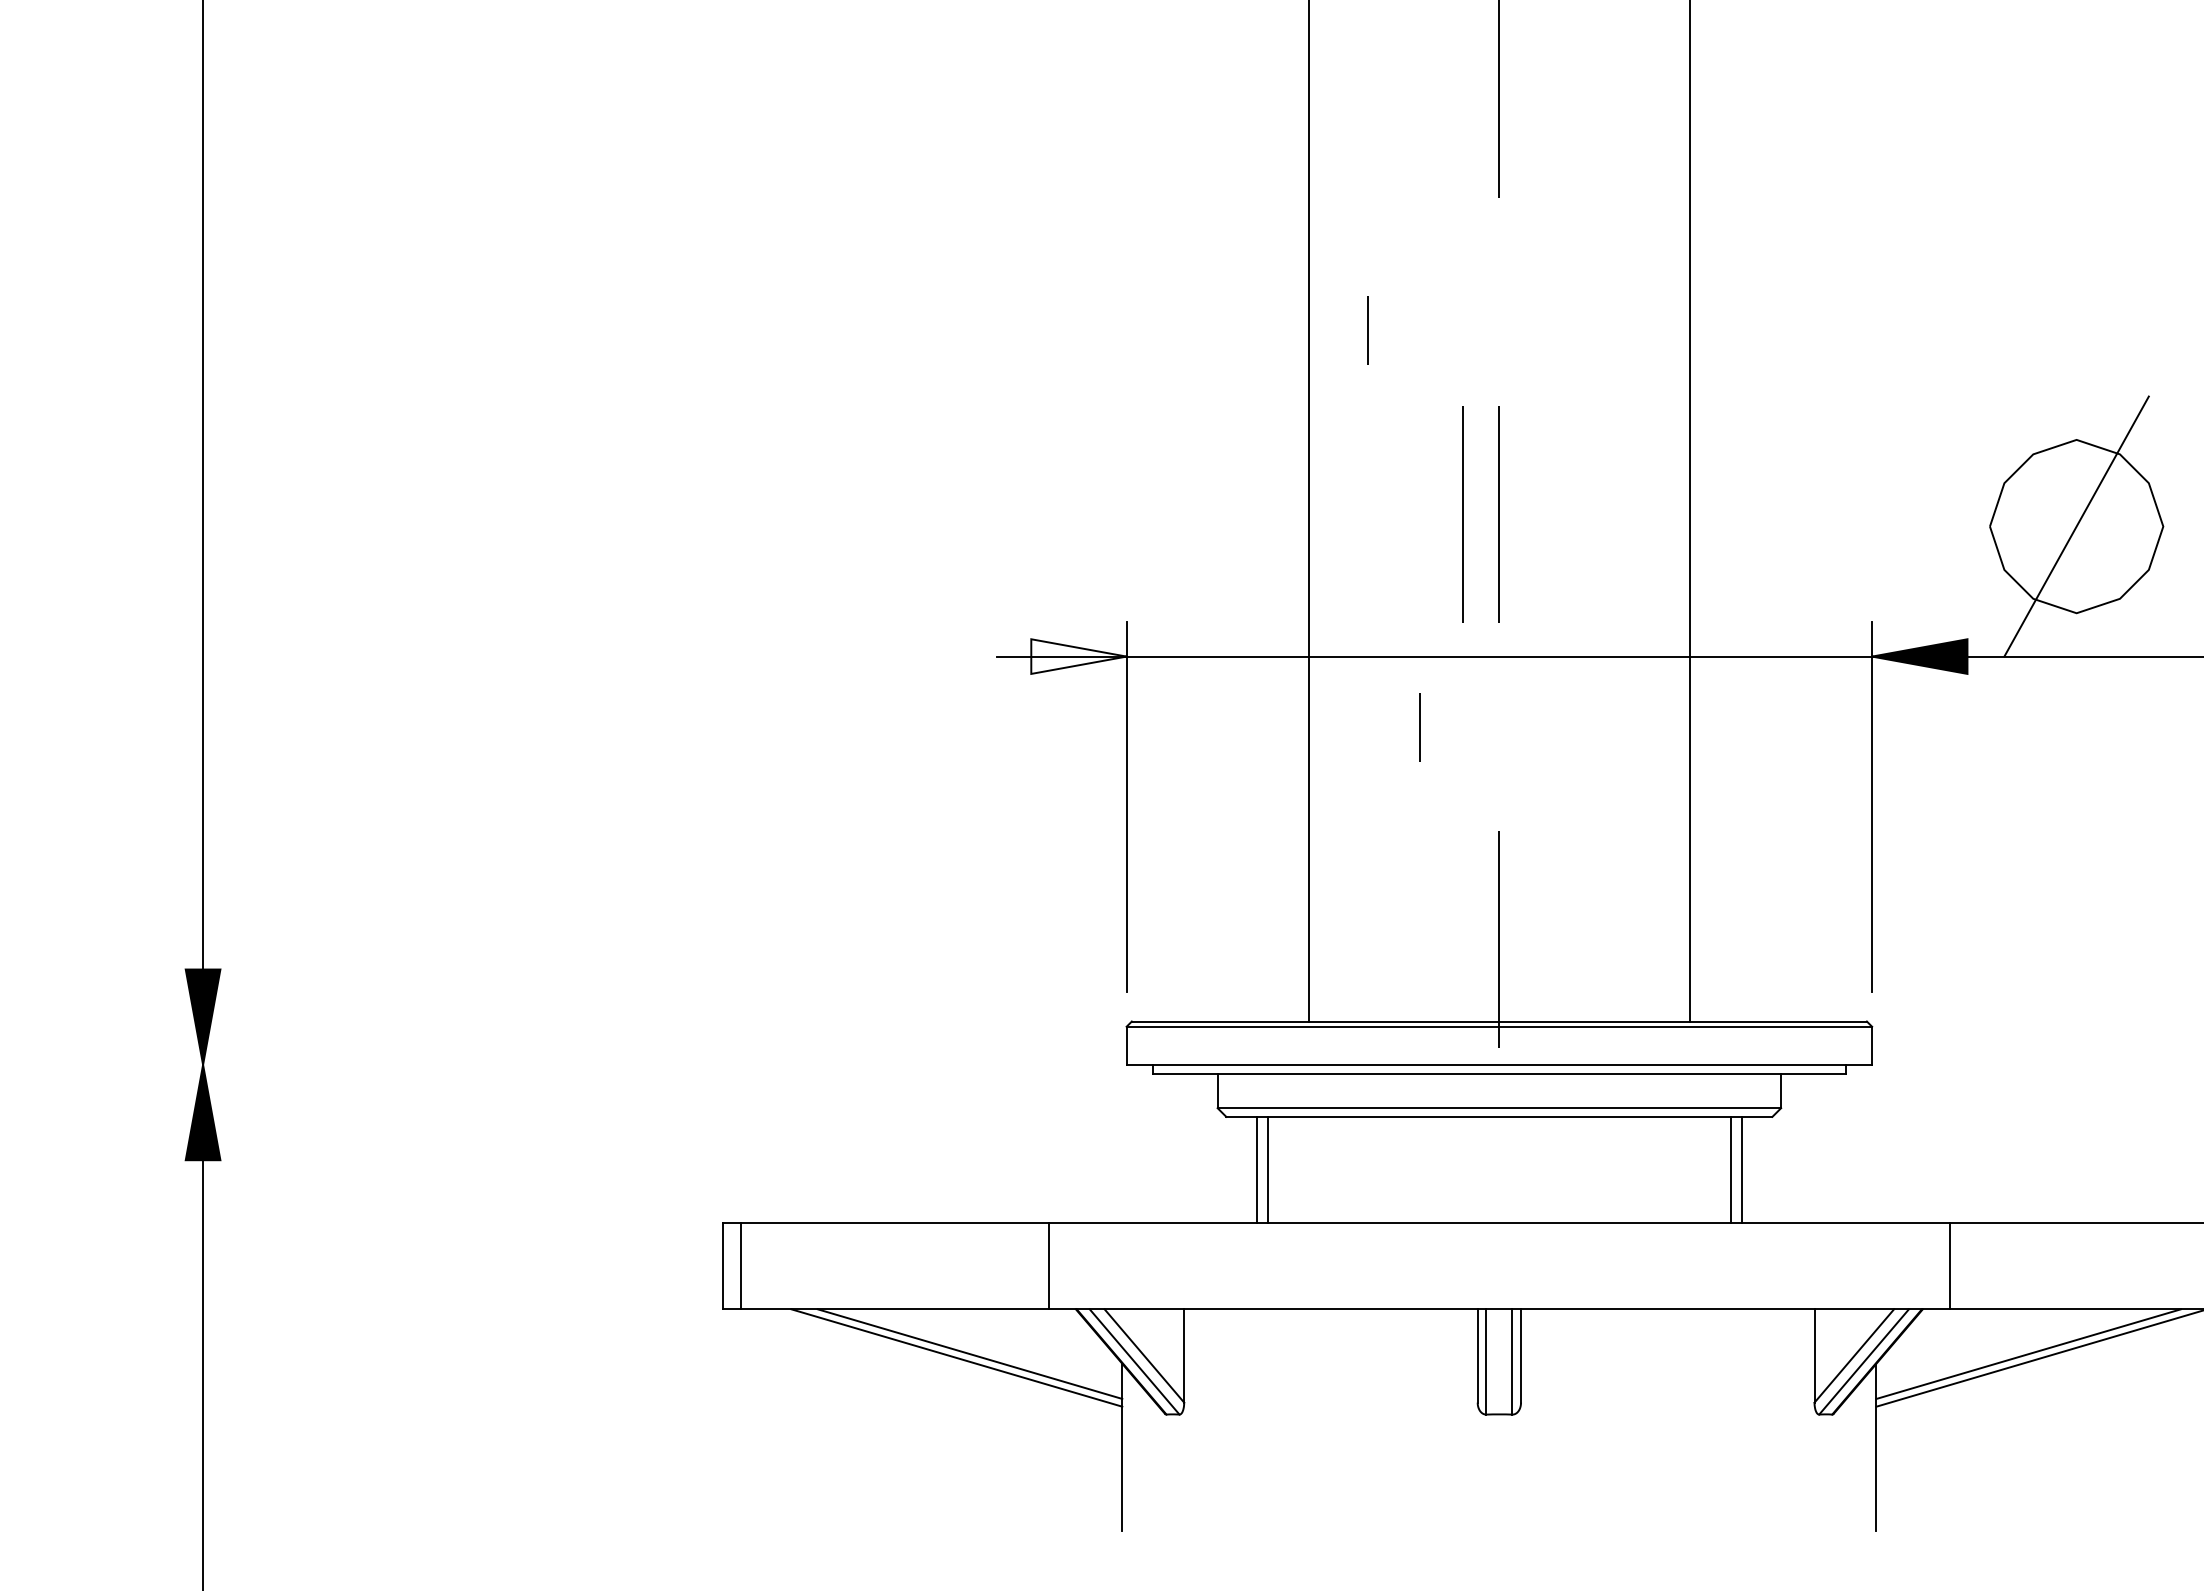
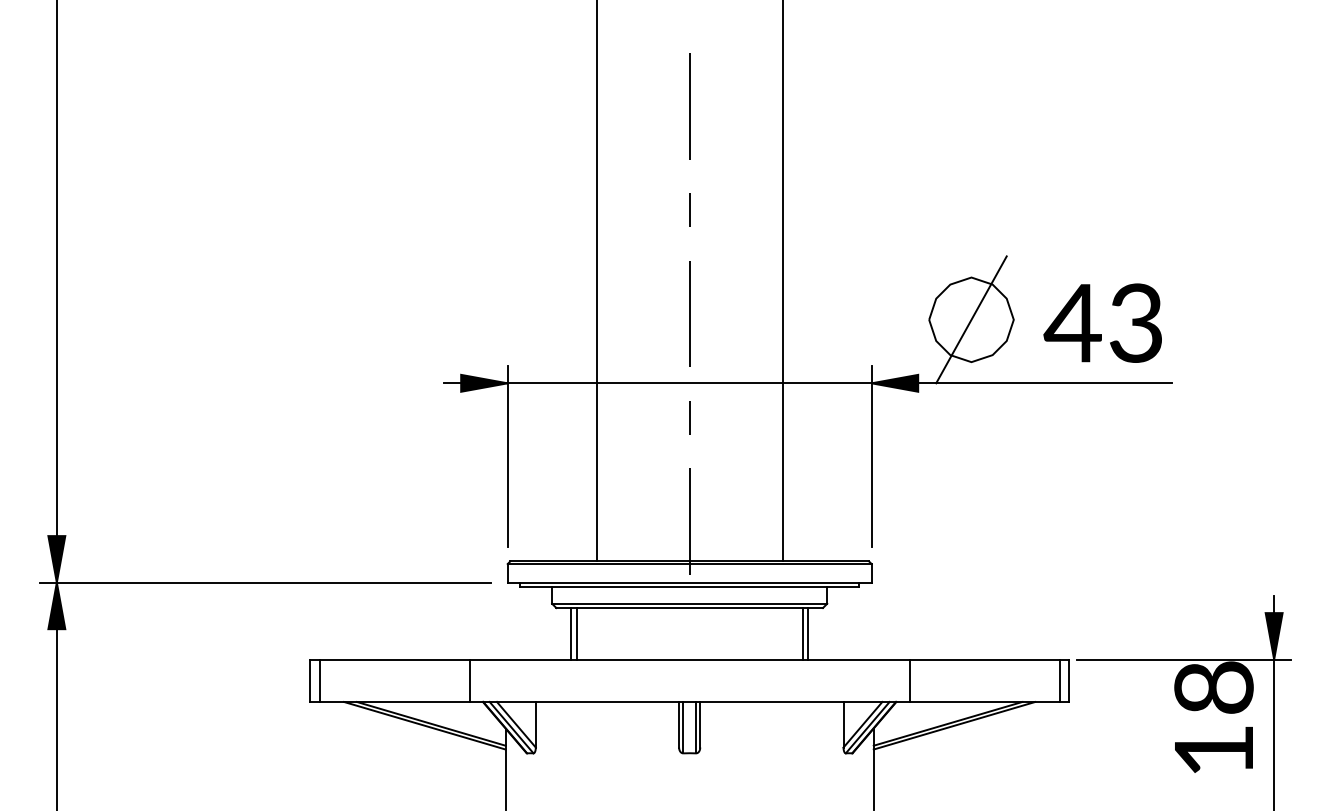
line: (1367, 329) -> (689, 209), moved
line: (1462, 513) -> (671, 313), removed
fill: (1079, 654) -> (484, 382), added
line: (1419, 726) -> (689, 417), moved
line: (628, 1064) -> (264, 582), added

